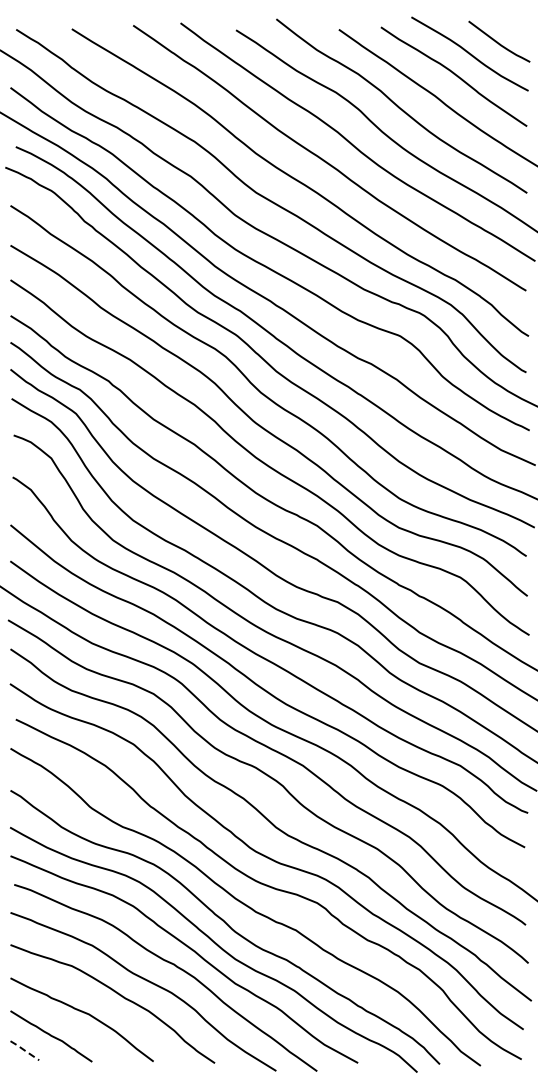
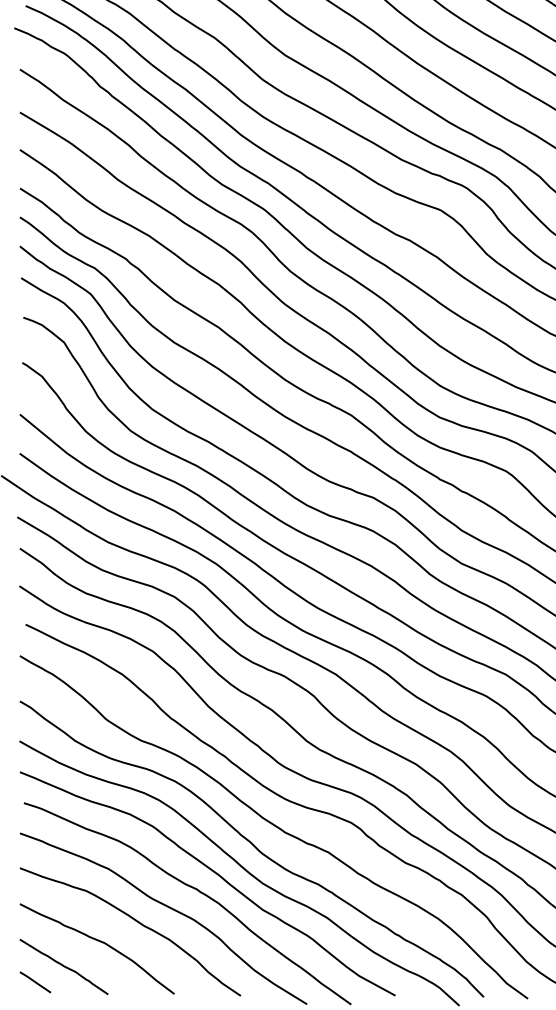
line: (25, 1050) -> (36, 982), dashed -> solid

